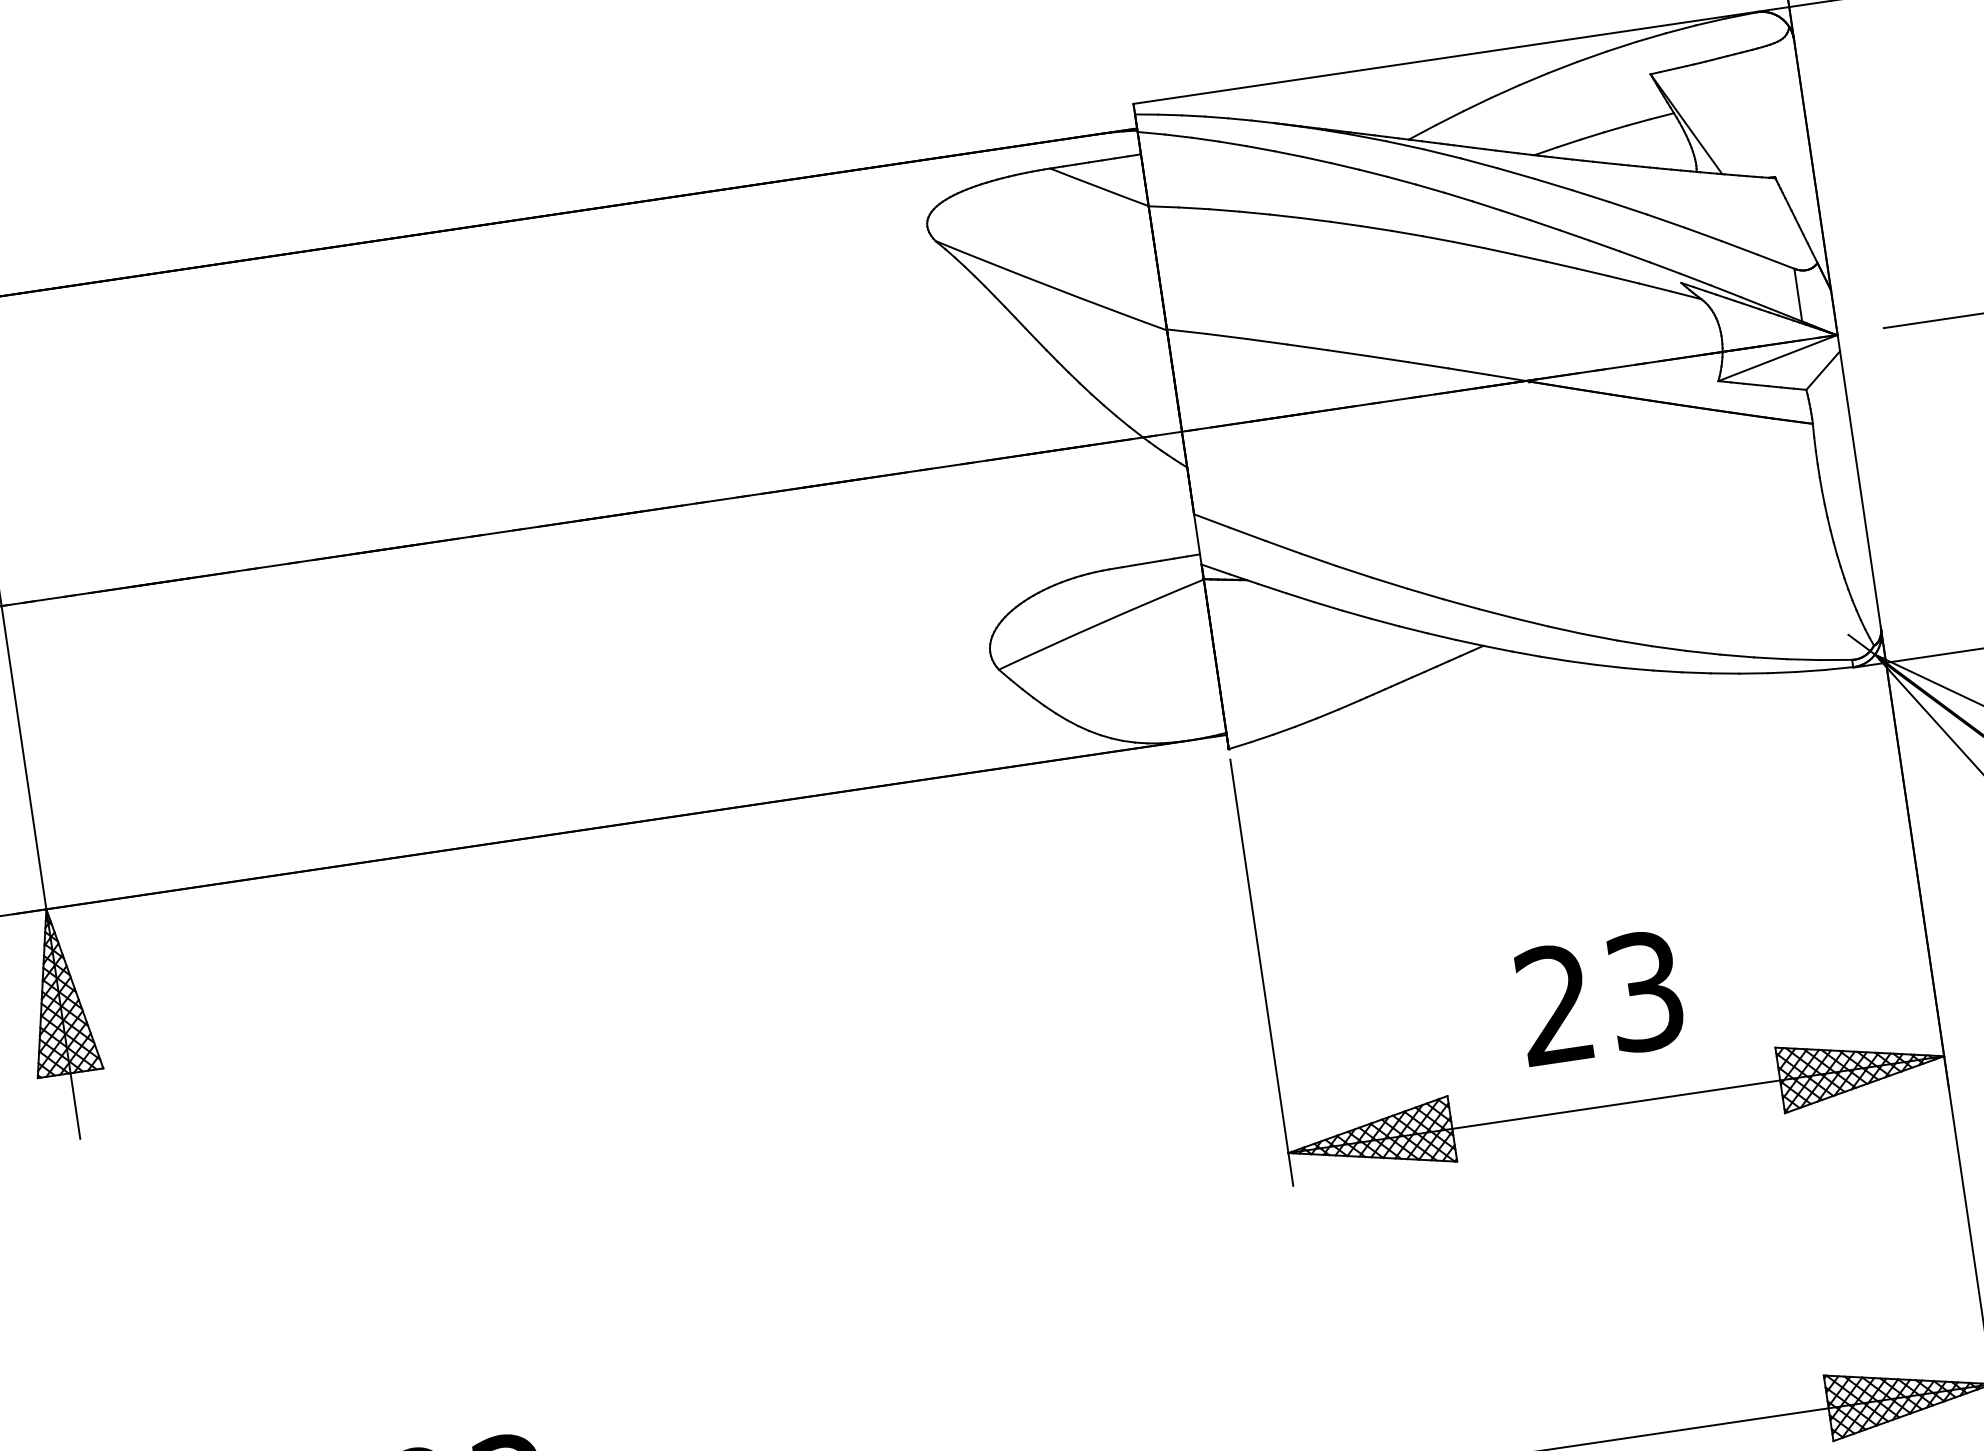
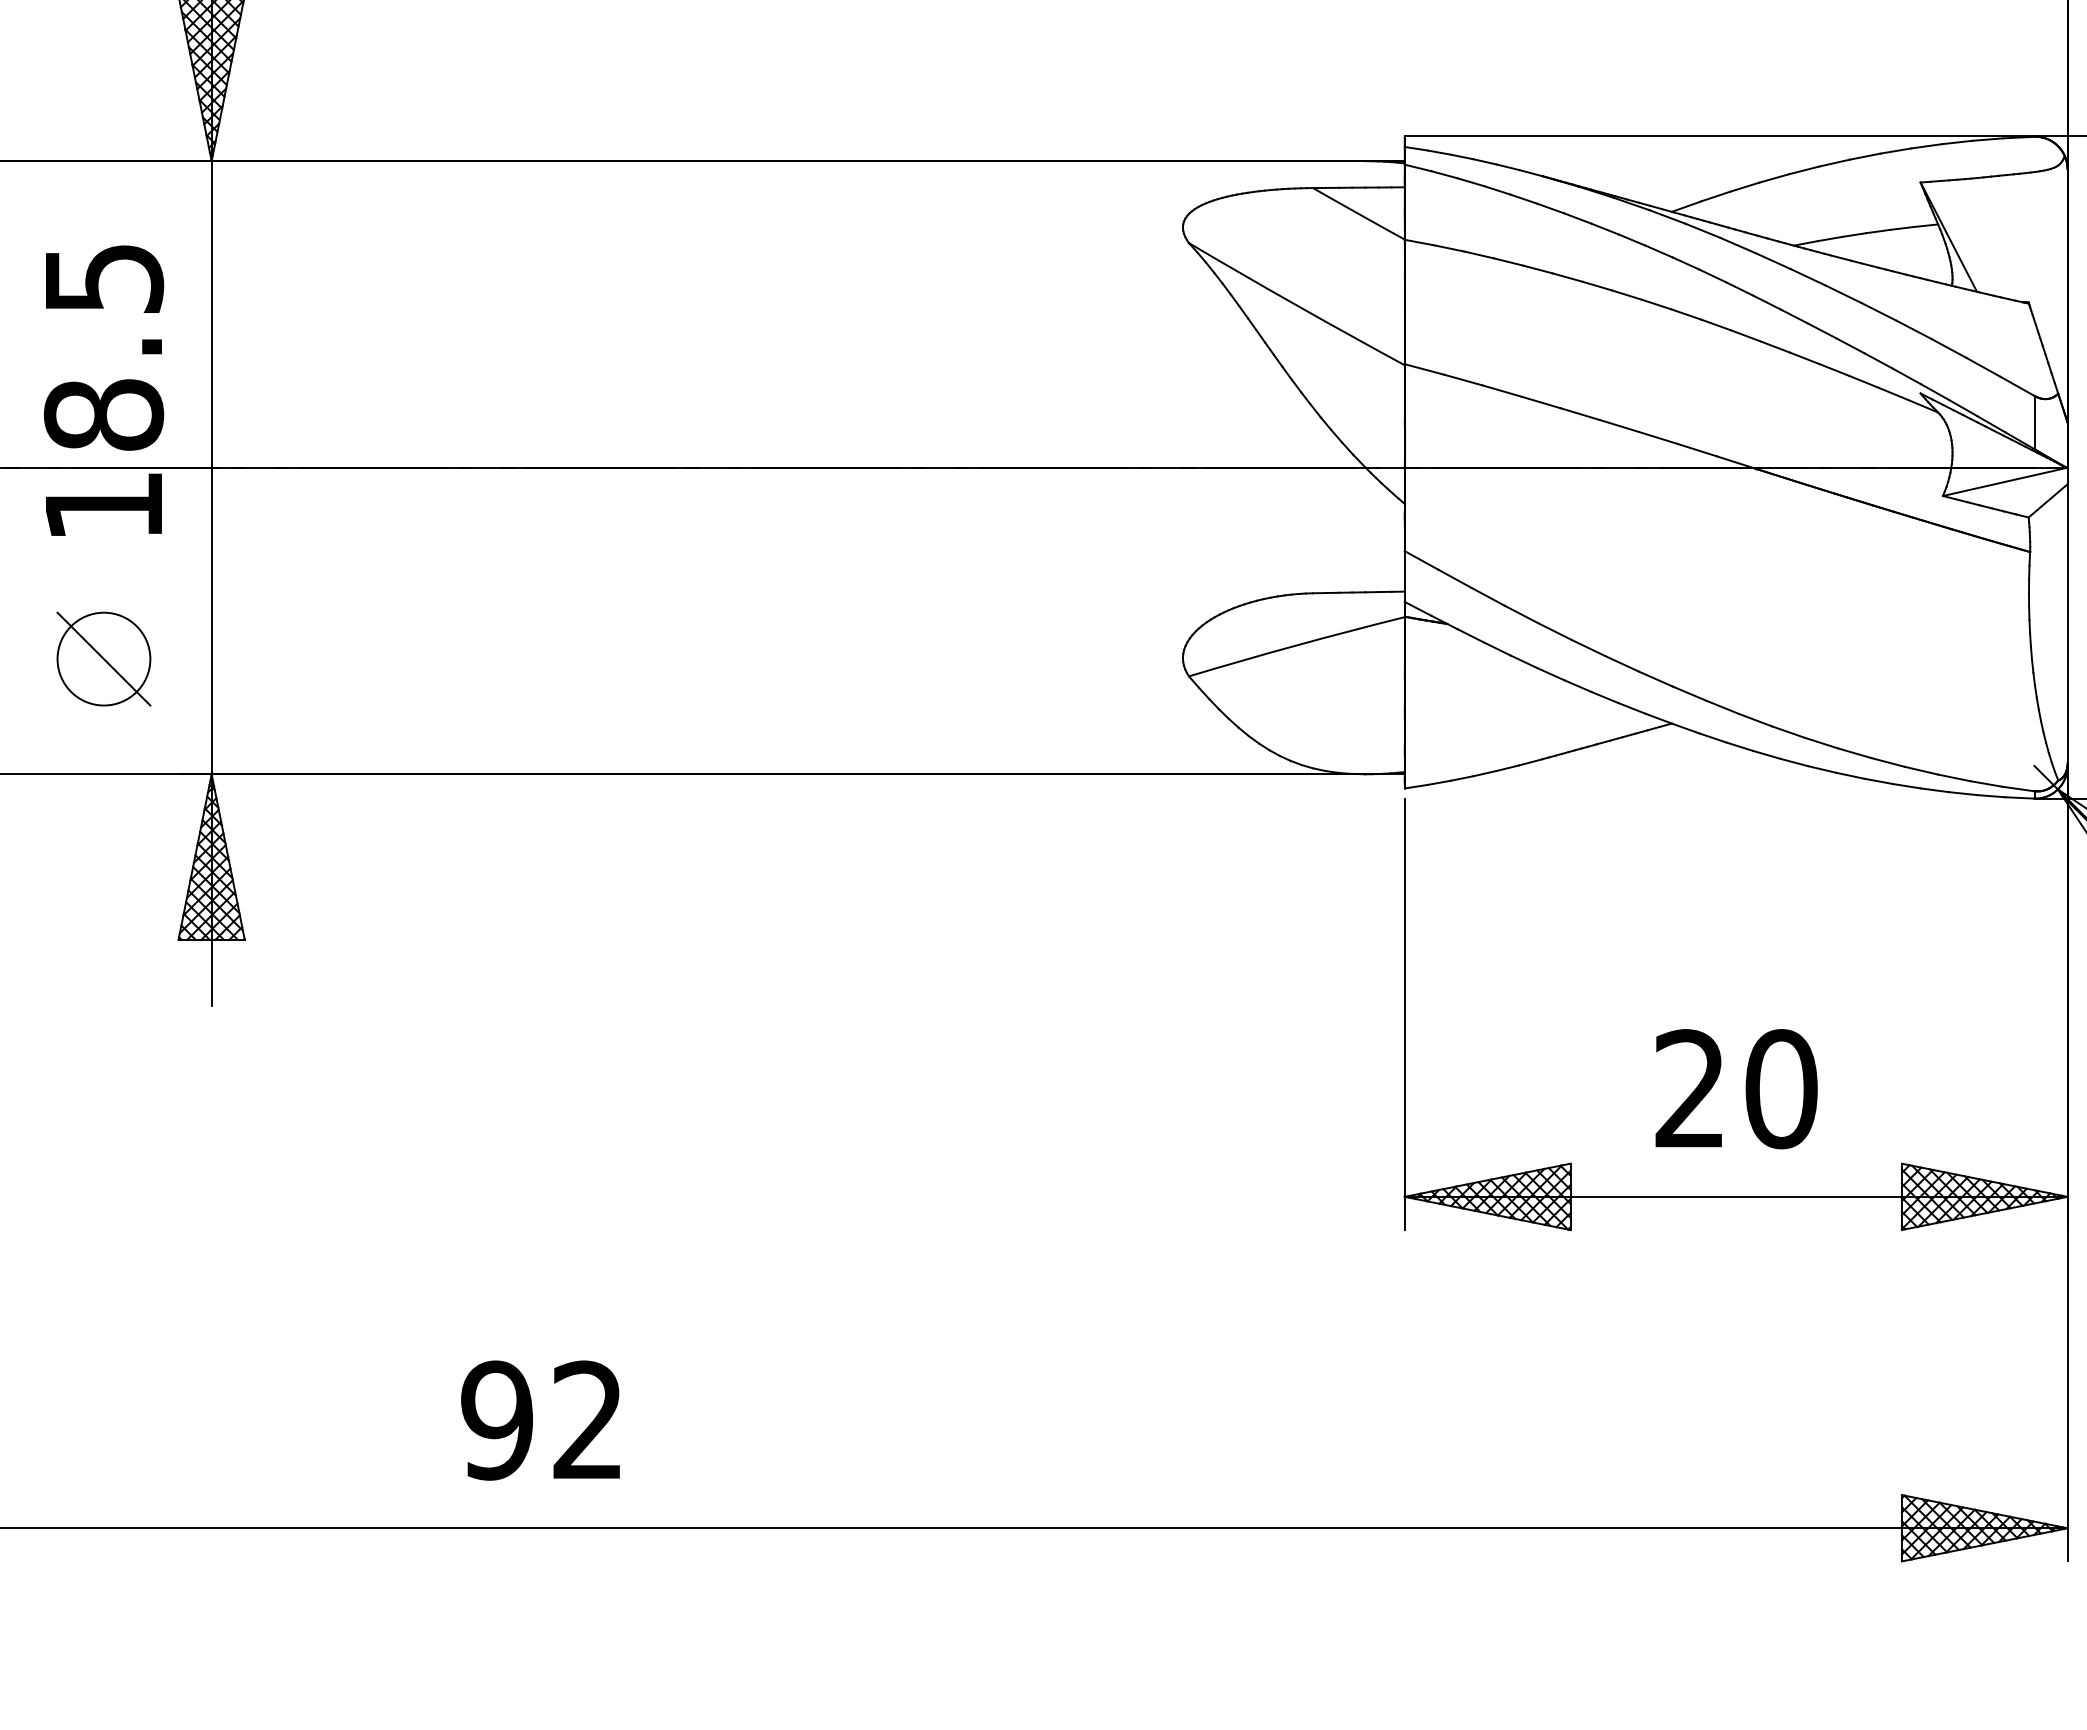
text: (1645, 991) -> (1781, 1089), 23 -> 20

